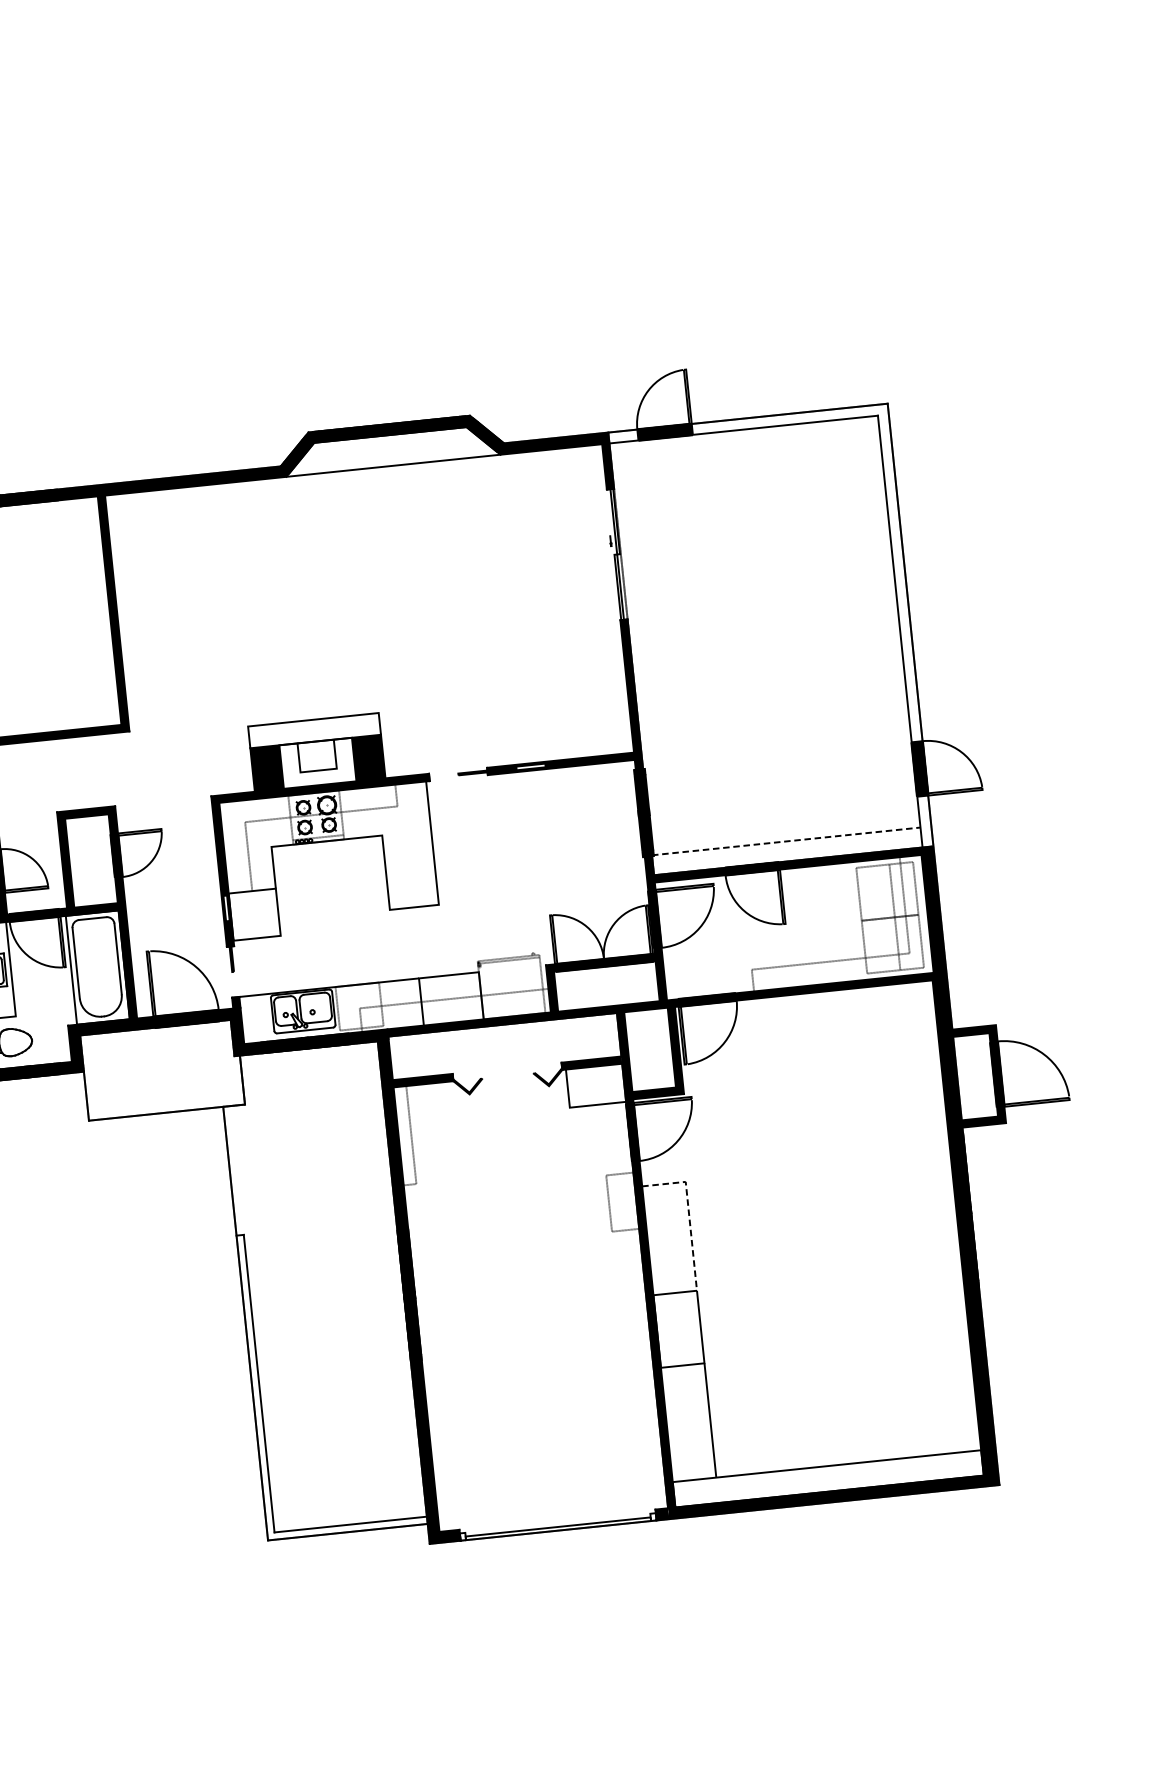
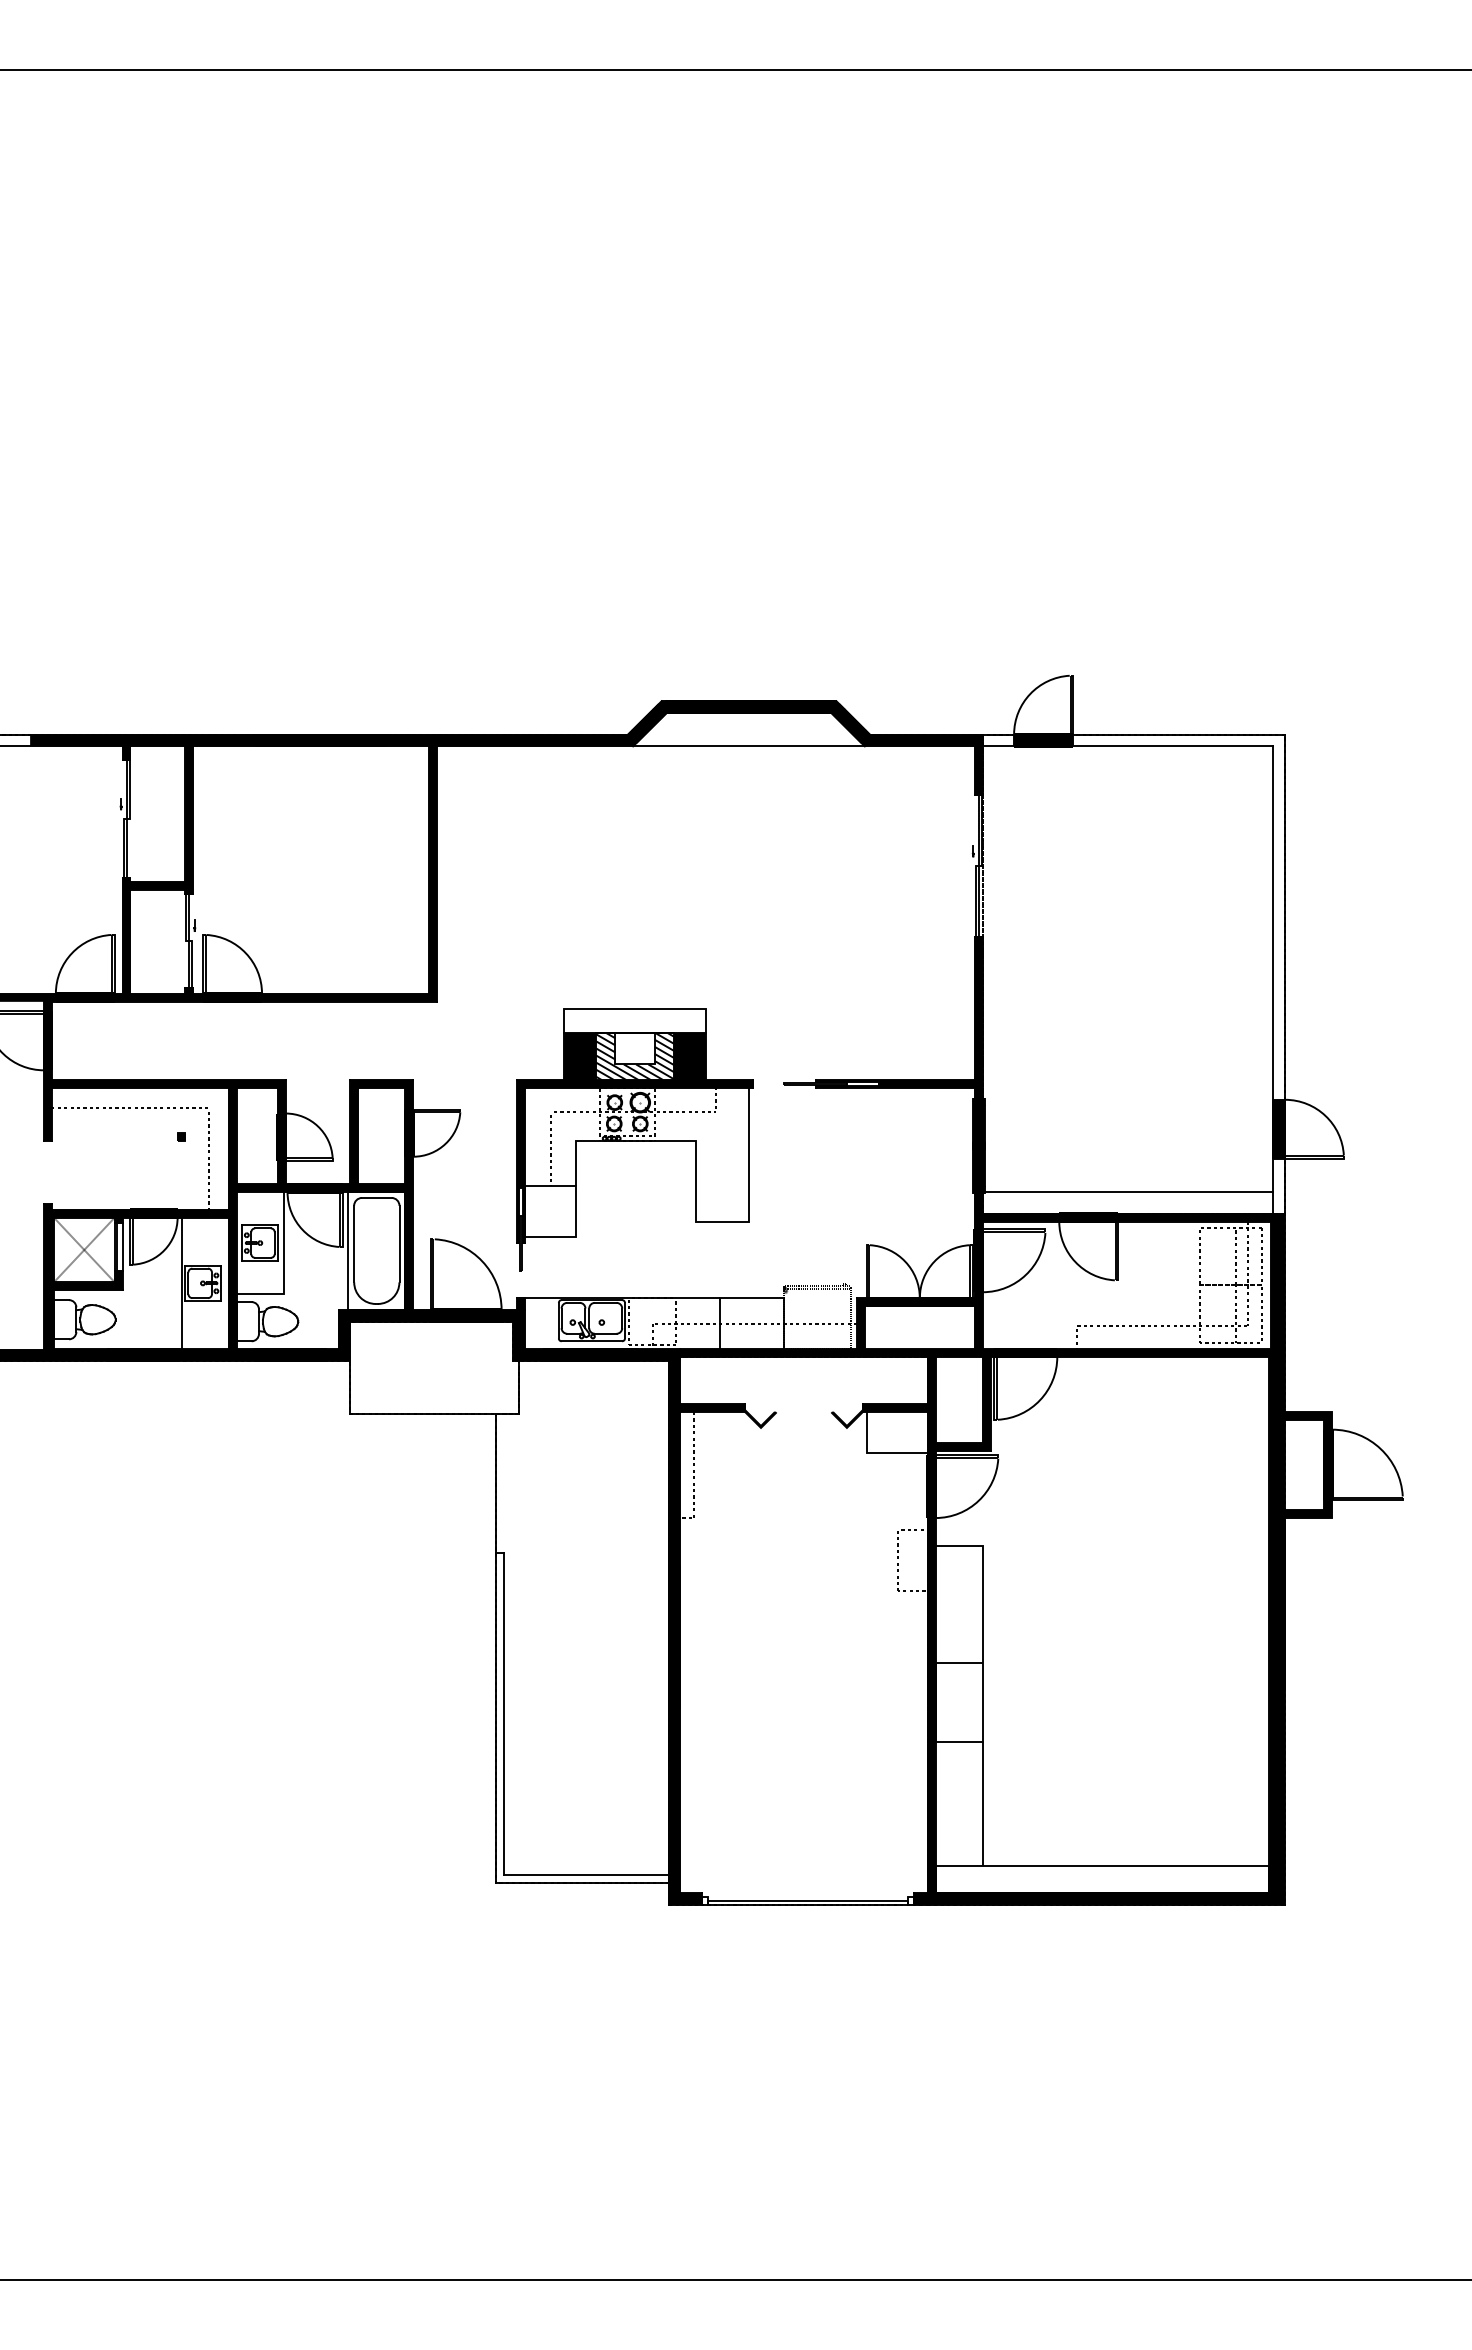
hatch: (317, 763) -> (634, 1056), added
line: (786, 841) -> (1128, 1192), dashed -> solid
line: (688, 1214) -> (982, 1580), dashed -> solid

